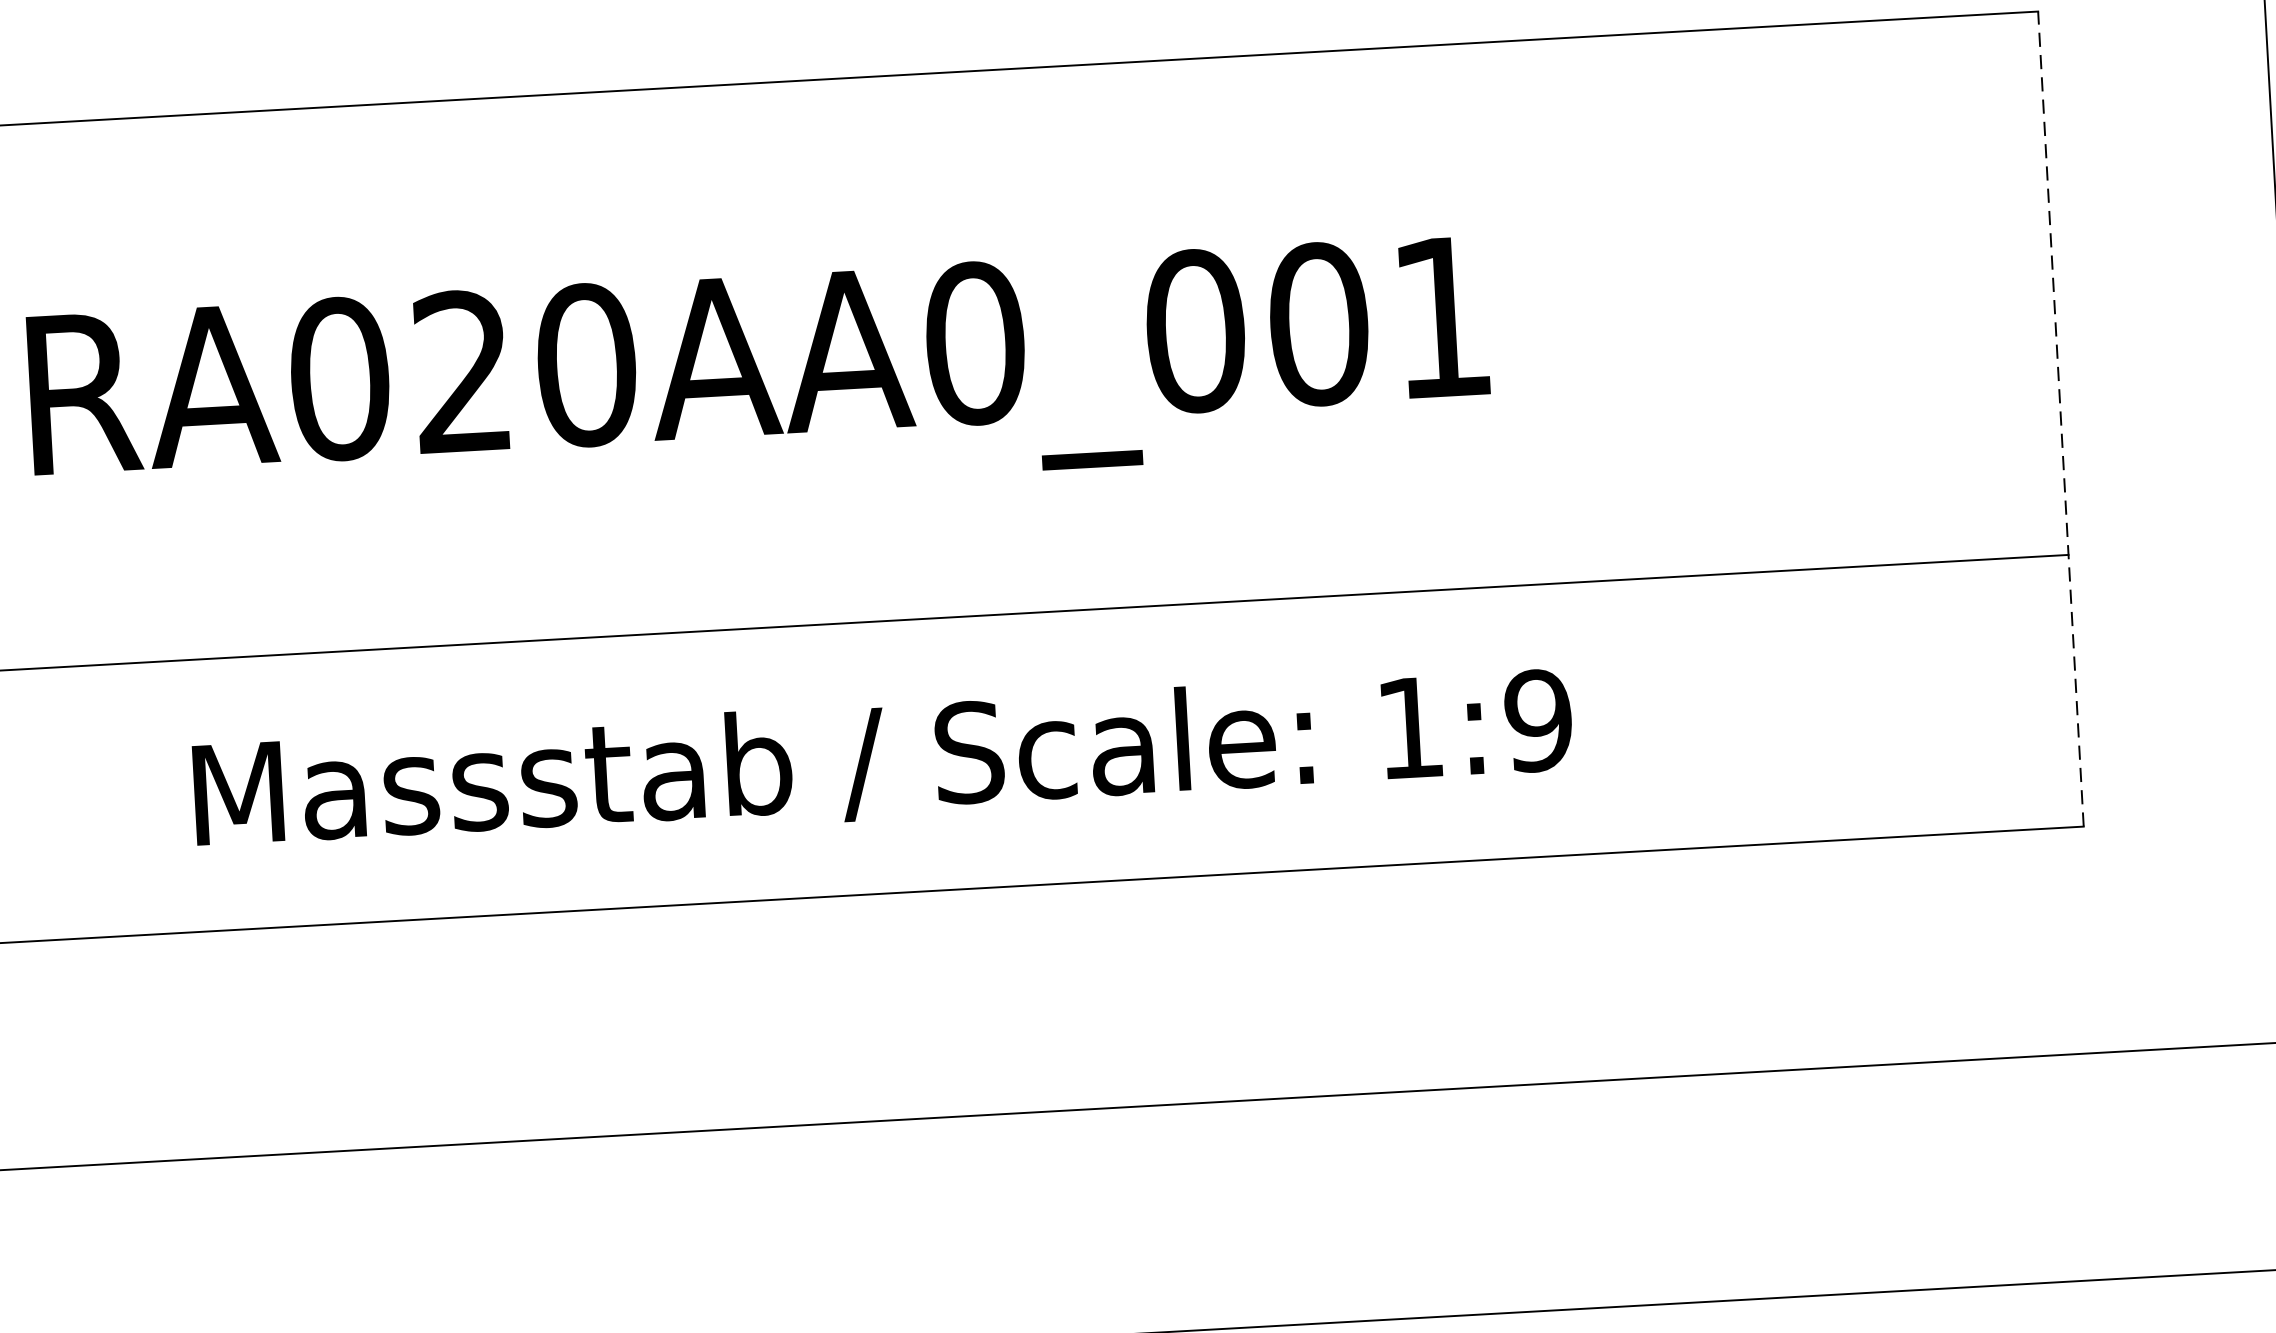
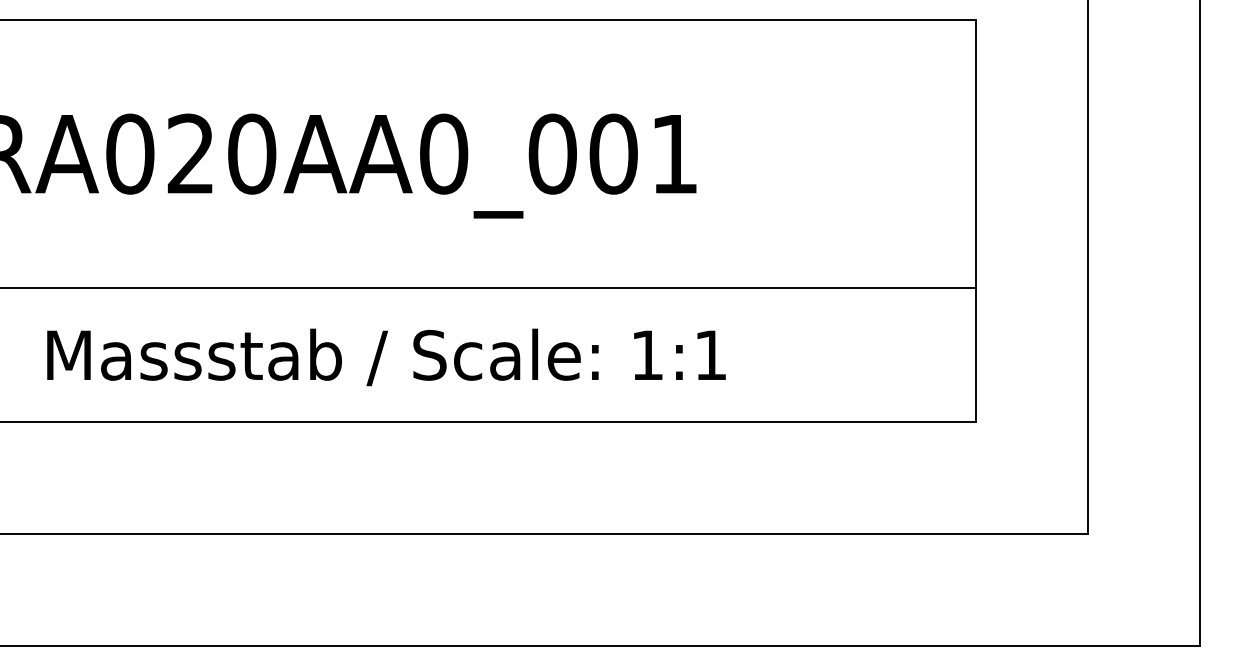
line: (2061, 417) -> (976, 220), dashed -> solid
text: (1537, 719) -> (710, 354), 1:9 -> 1:1

